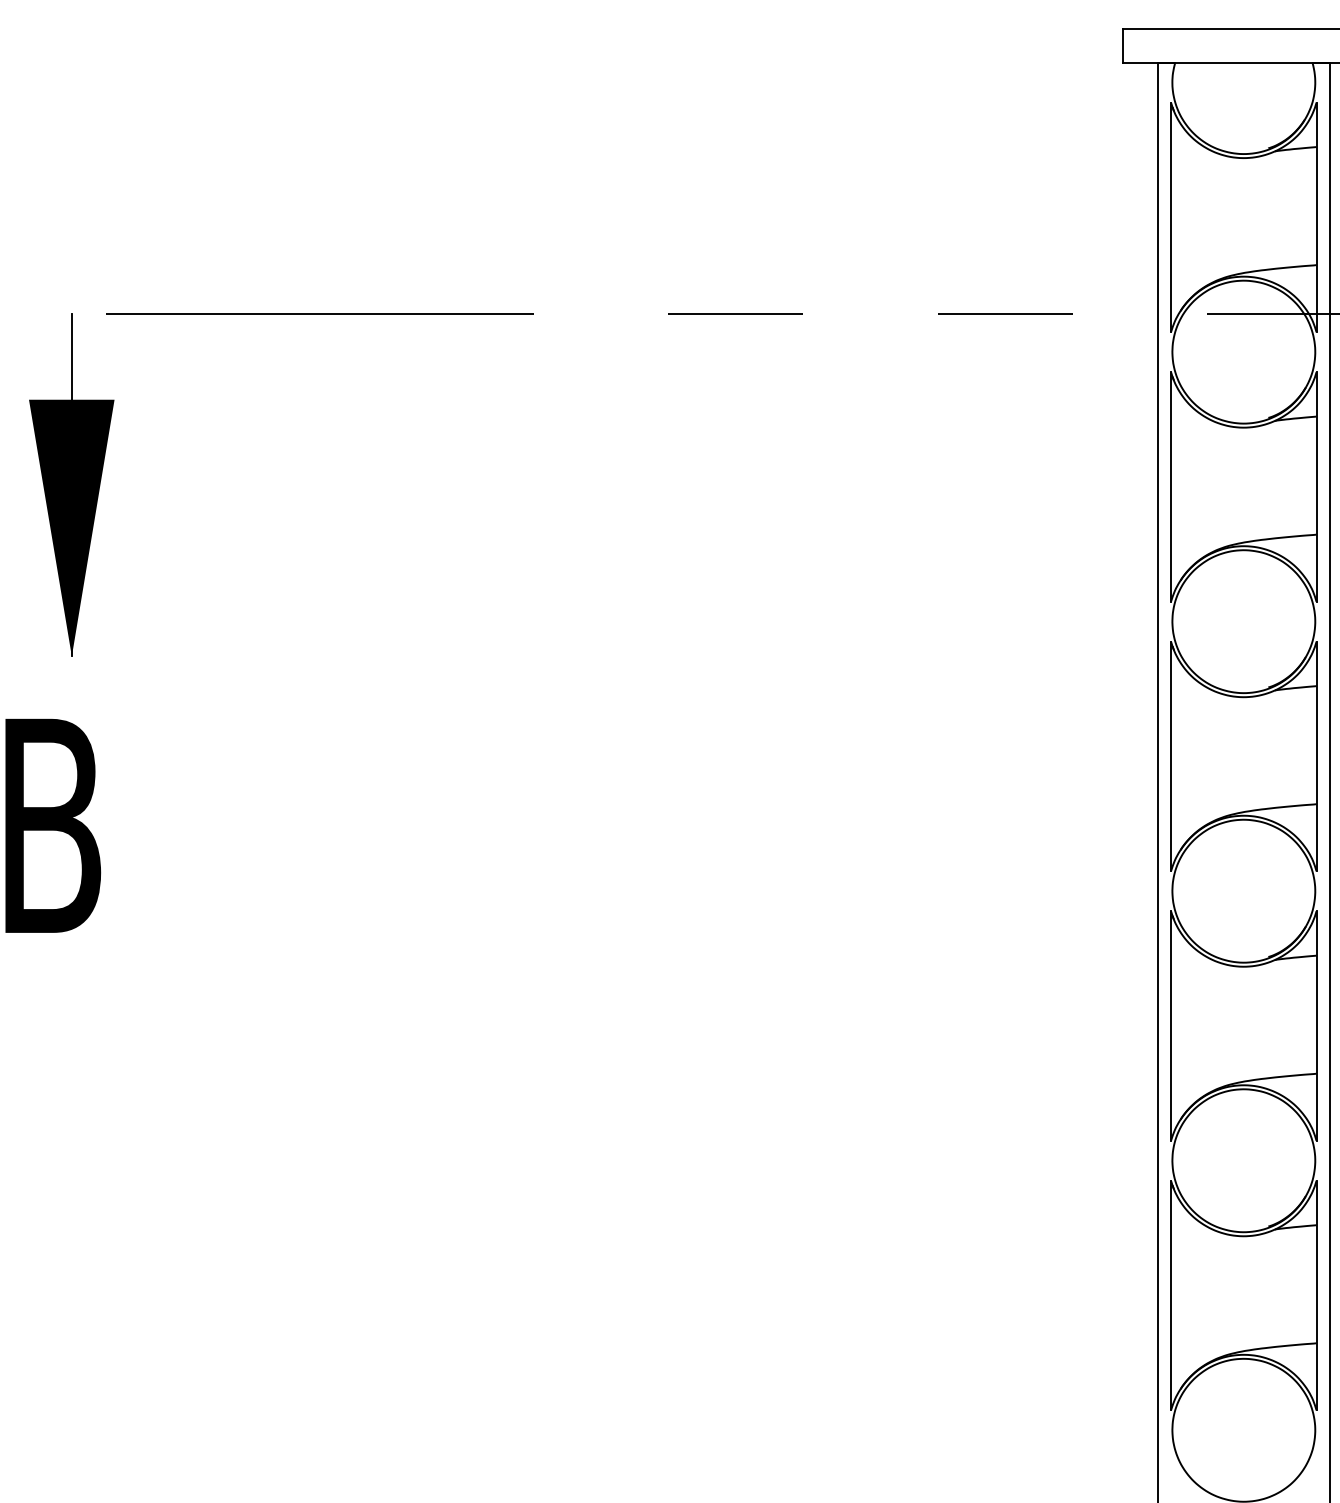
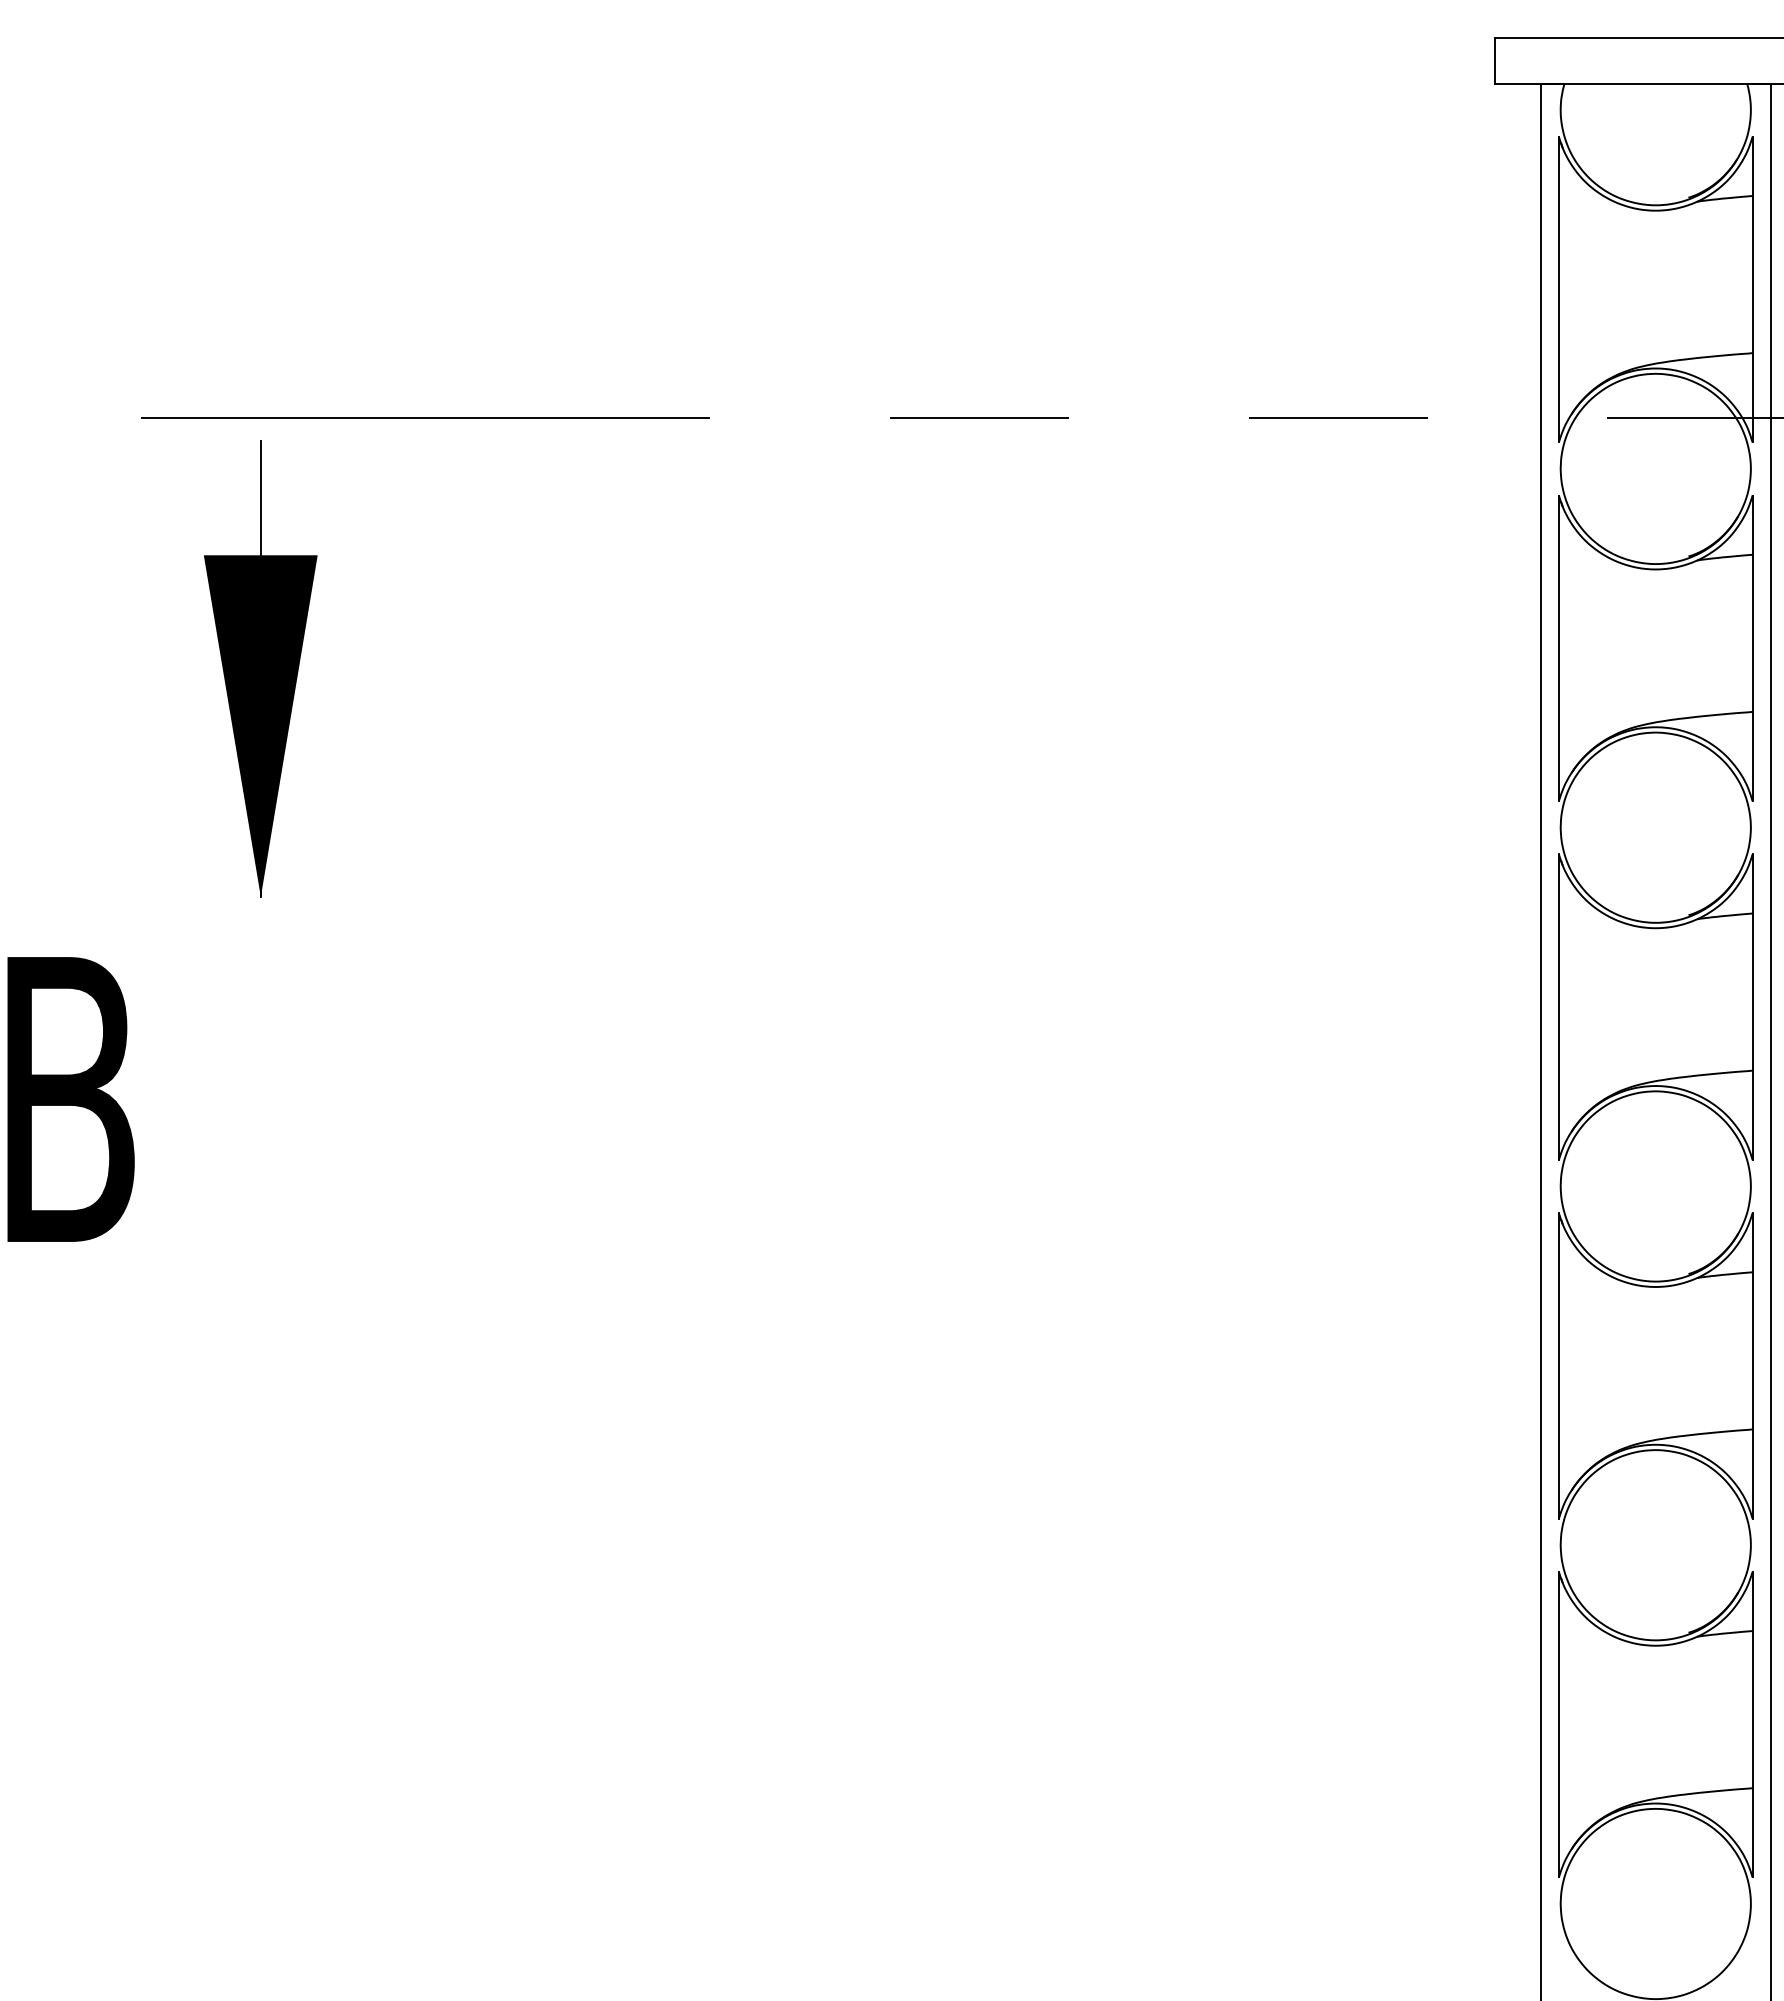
part: (71, 484) -> (260, 668), moved

